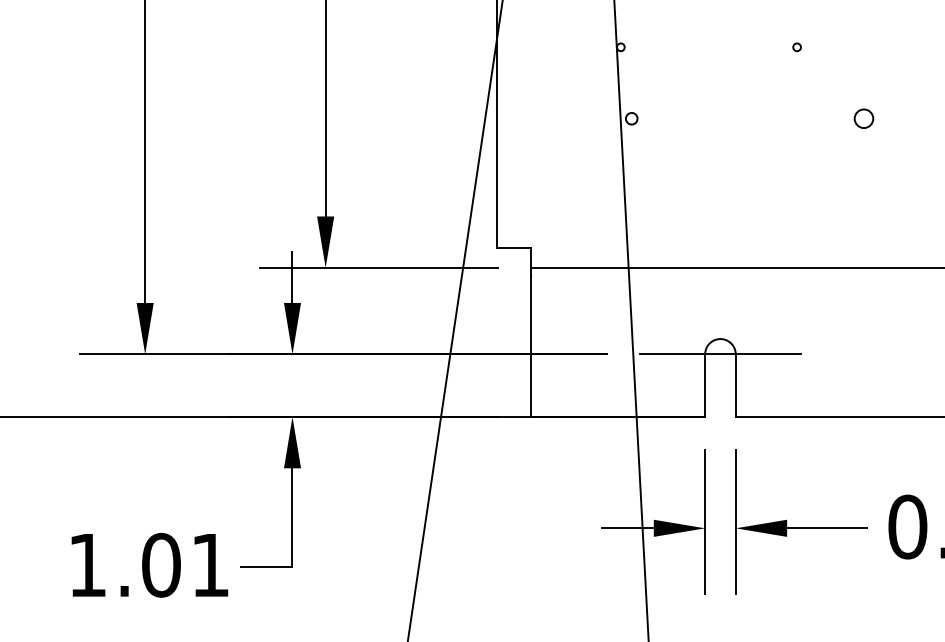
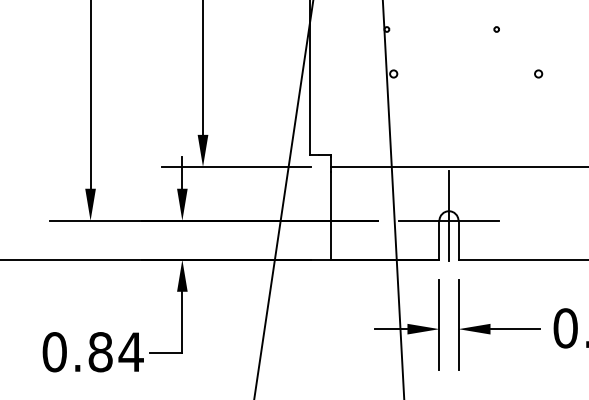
circle: (864, 117) -> (538, 73), size x0.62
line: (719, 345) -> (448, 215), added
text: (148, 565) -> (92, 352), 1.01 -> 0.84

